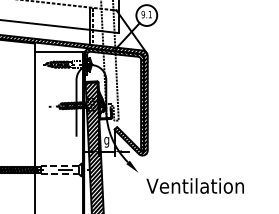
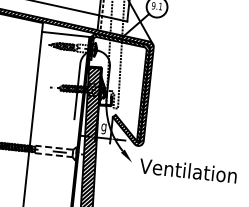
text: (194, 185) -> (187, 170), moved

